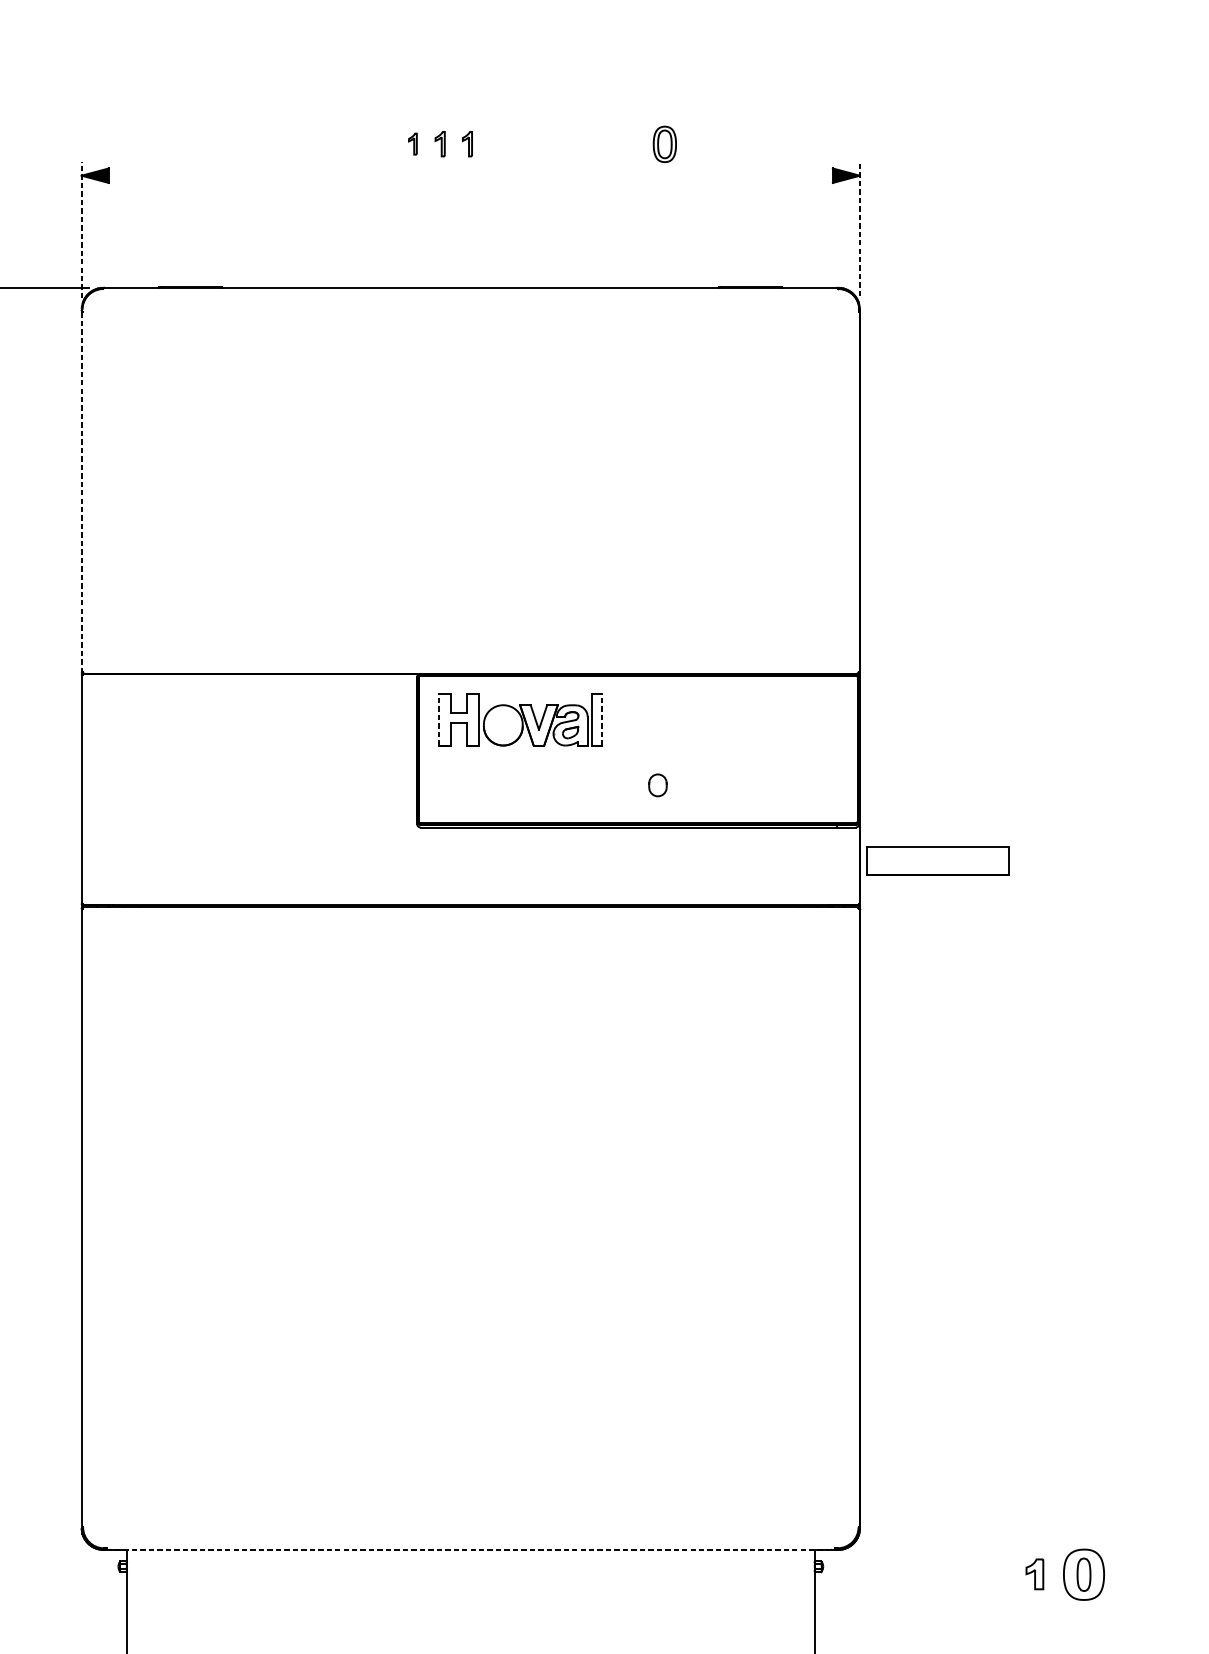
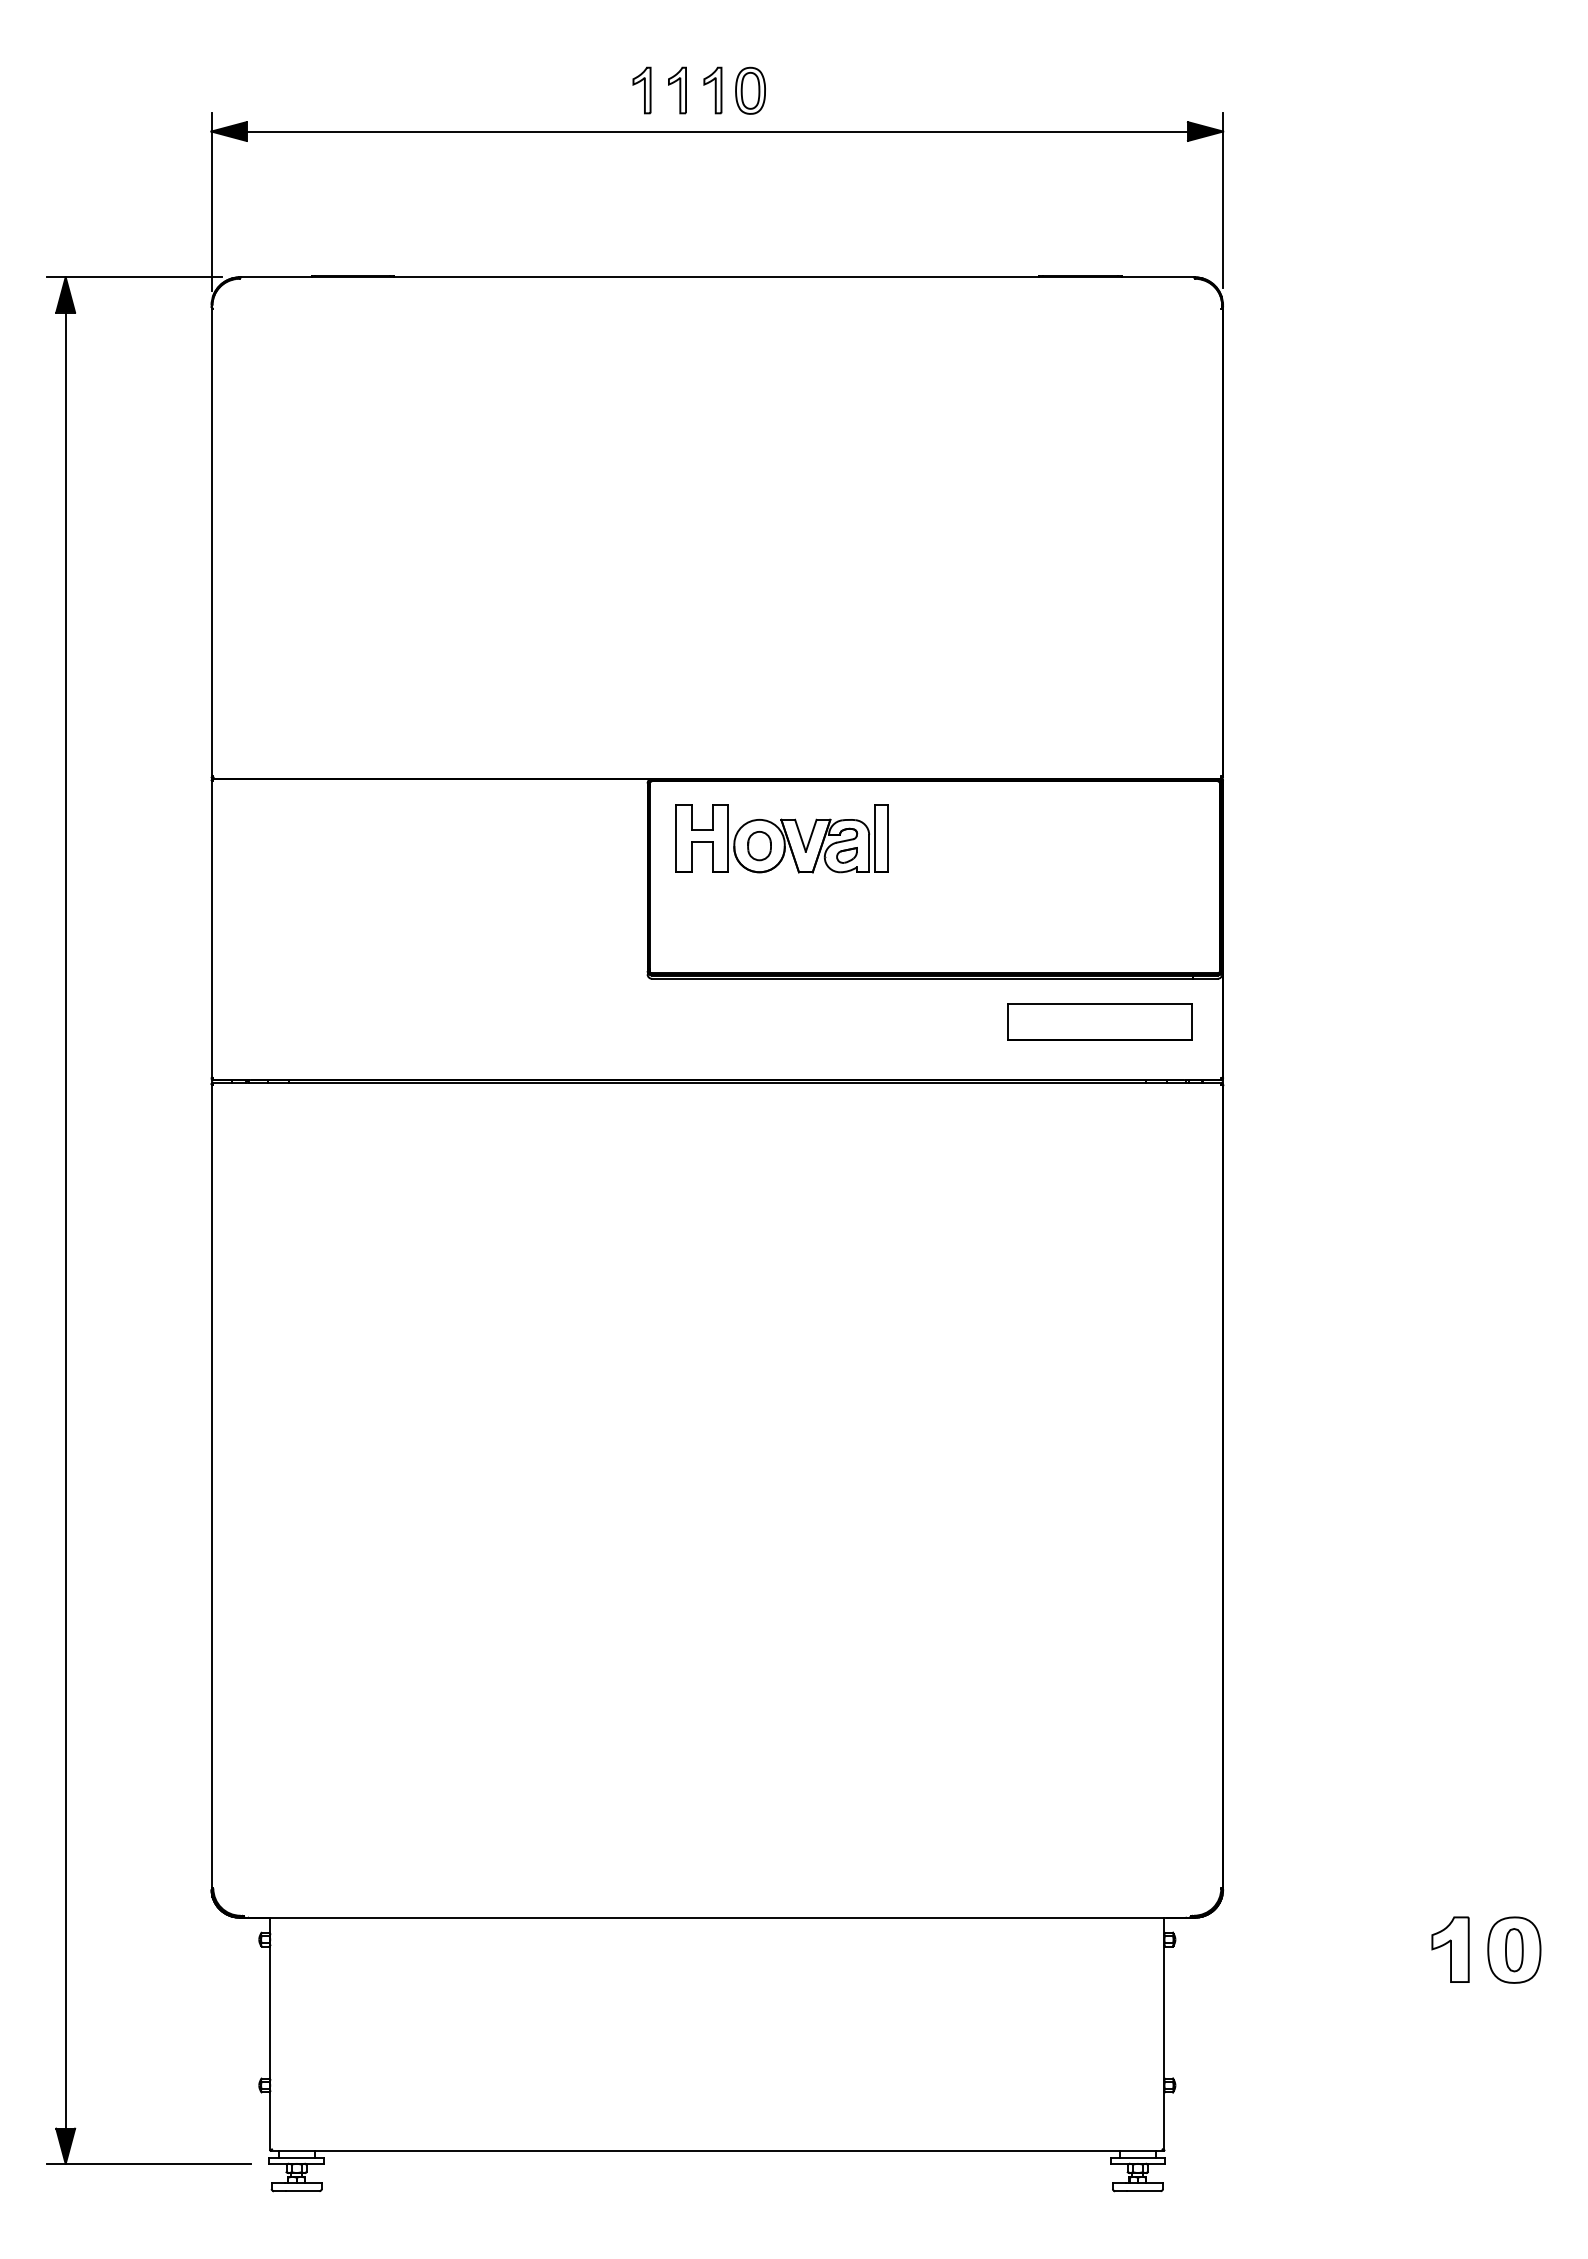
part: (412, 144) -> (641, 90), size x1.67
part: (440, 144) -> (677, 90), size x1.43
part: (467, 144) -> (712, 90), size x1.43
part: (664, 144) -> (750, 90), moved
line: (470, 175) -> (716, 131), added
line: (860, 228) -> (1223, 200), dashed -> solid
line: (81, 230) -> (211, 202), dashed -> solid
line: (81, 491) -> (211, 542), dashed -> solid
line: (439, 719) -> (676, 838), dashed -> solid
line: (601, 719) -> (887, 838), dashed -> solid
part: (657, 785) -> (759, 846), moved
part: (937, 860) -> (1099, 1021), moved
line: (470, 1549) -> (717, 1917), dashed -> solid
part: (1034, 1574) -> (1450, 1949), size x1.67

